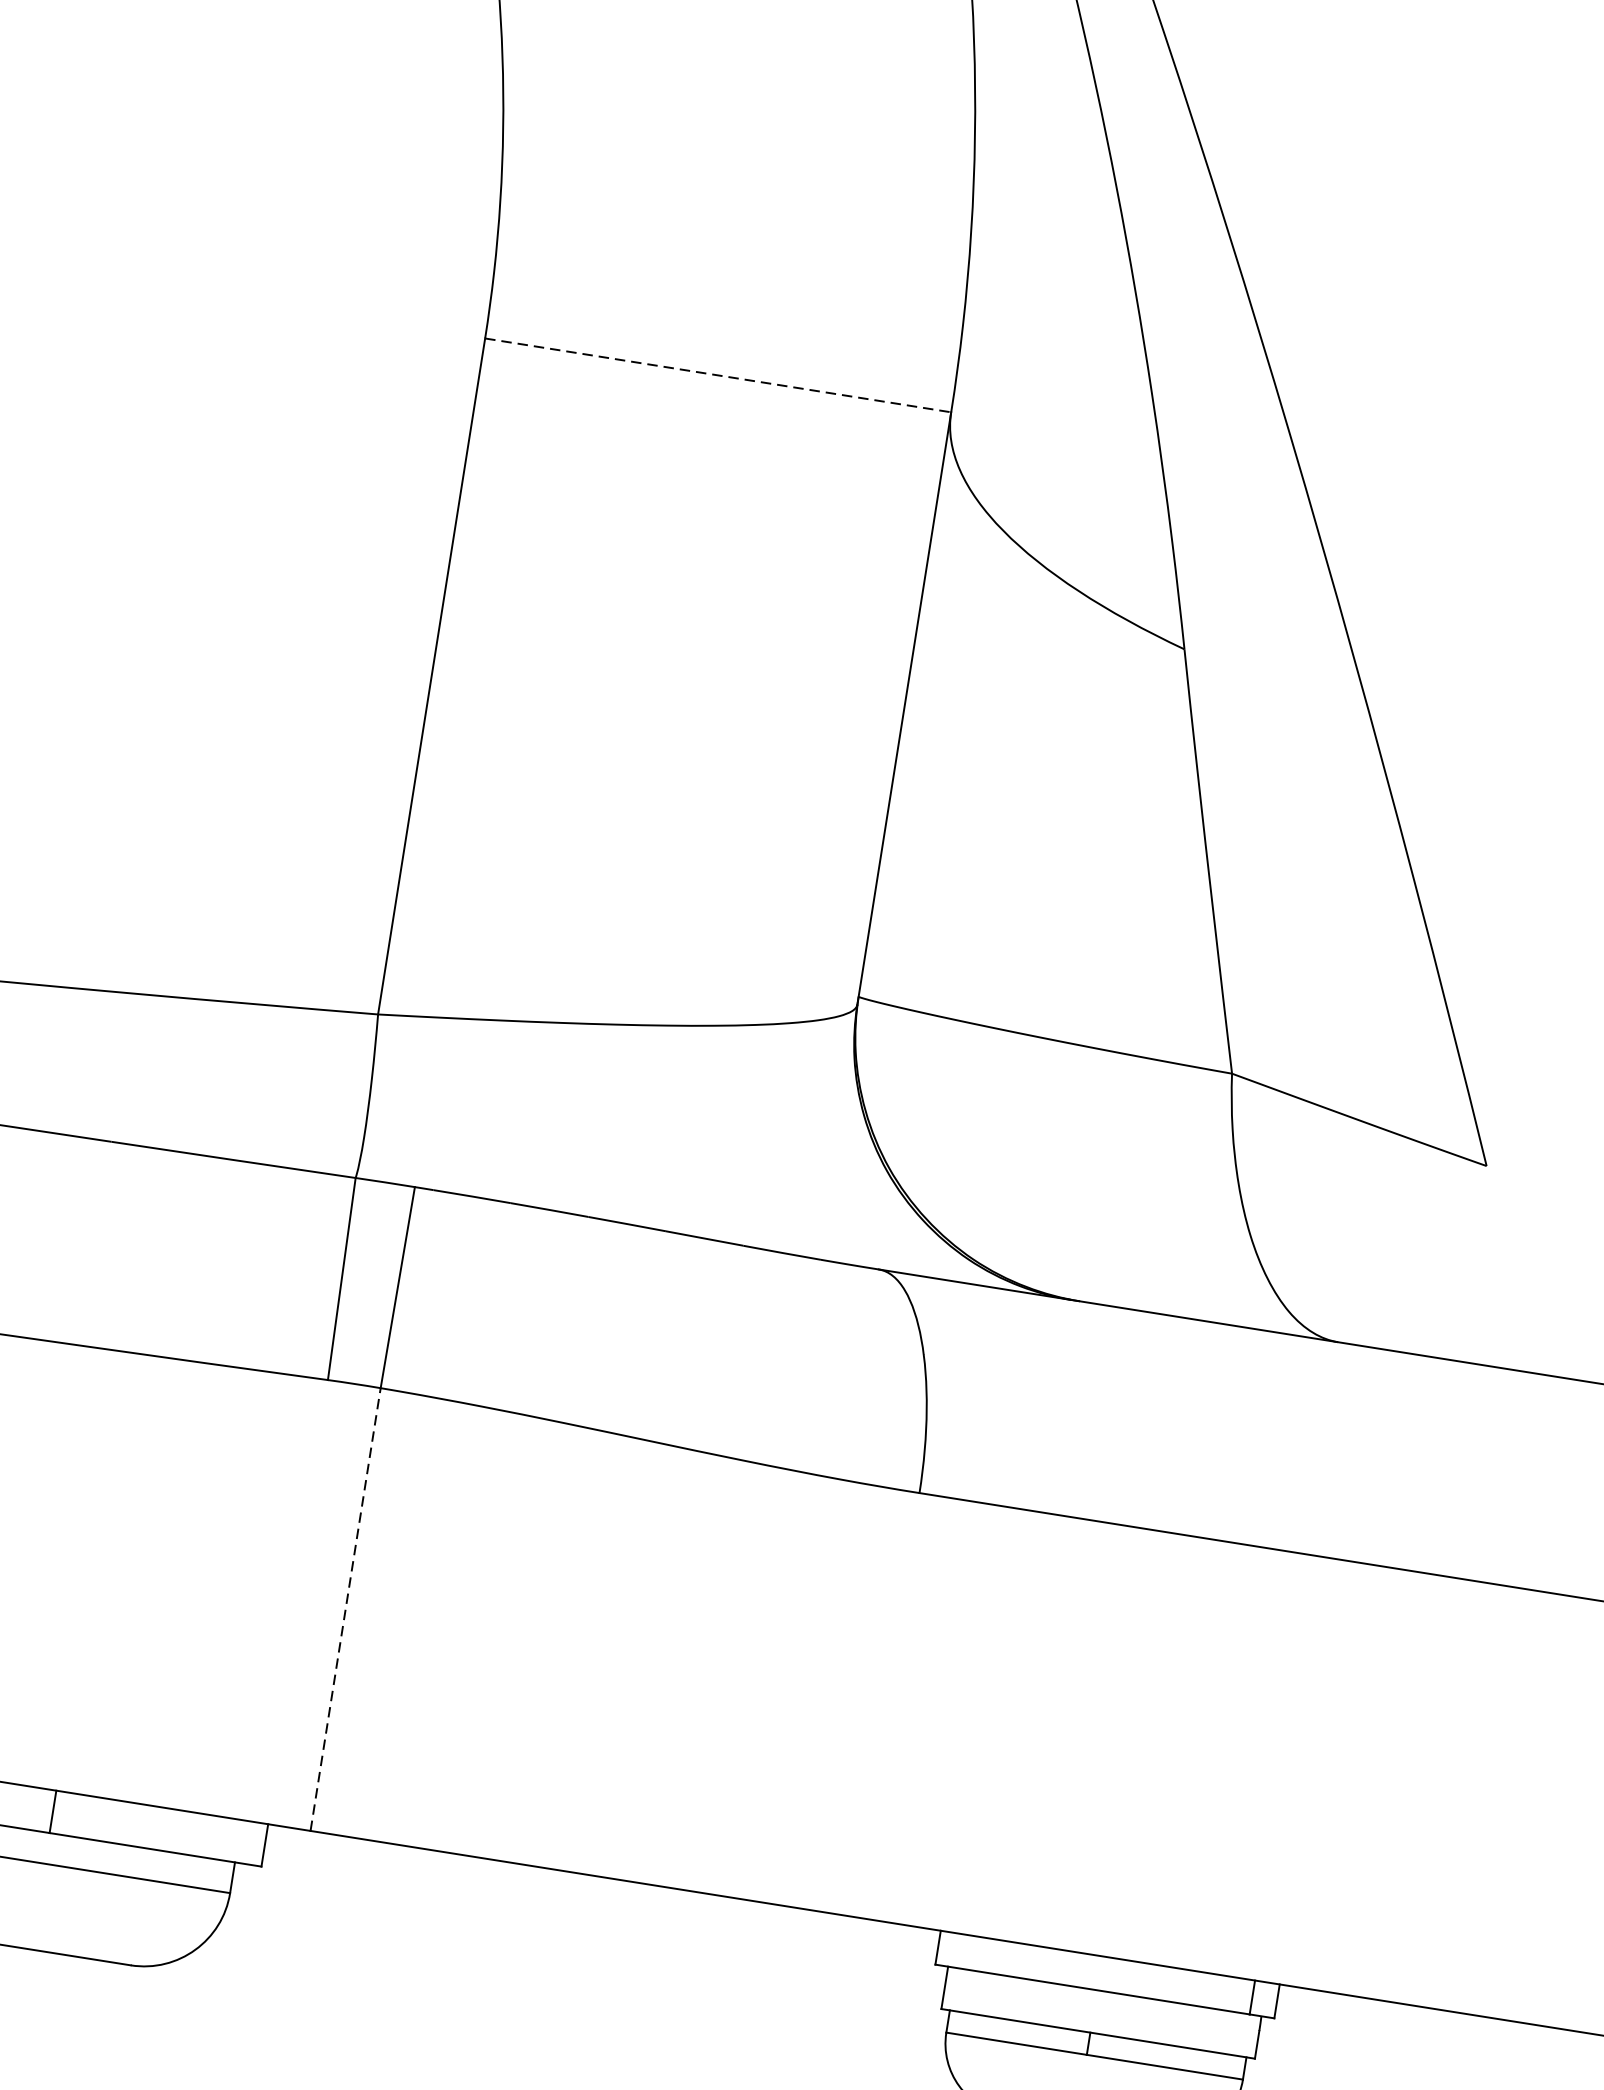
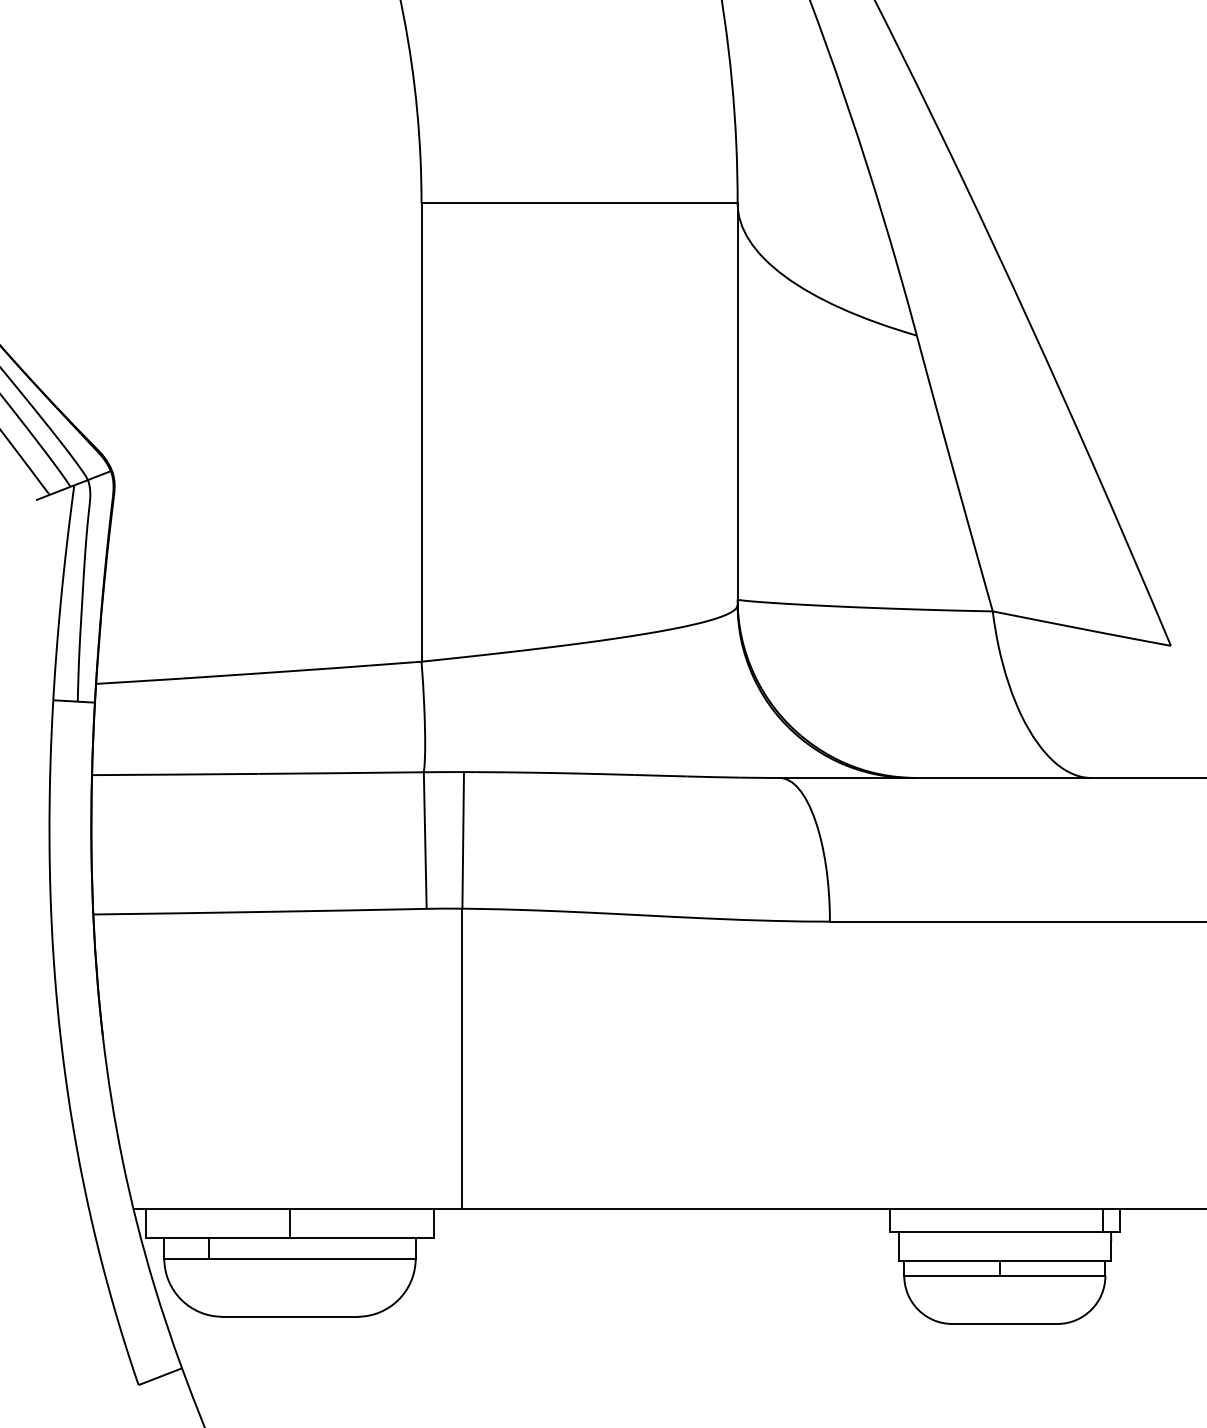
line: (719, 376) -> (580, 203), dashed -> solid
line: (345, 1609) -> (462, 1058), dashed -> solid

